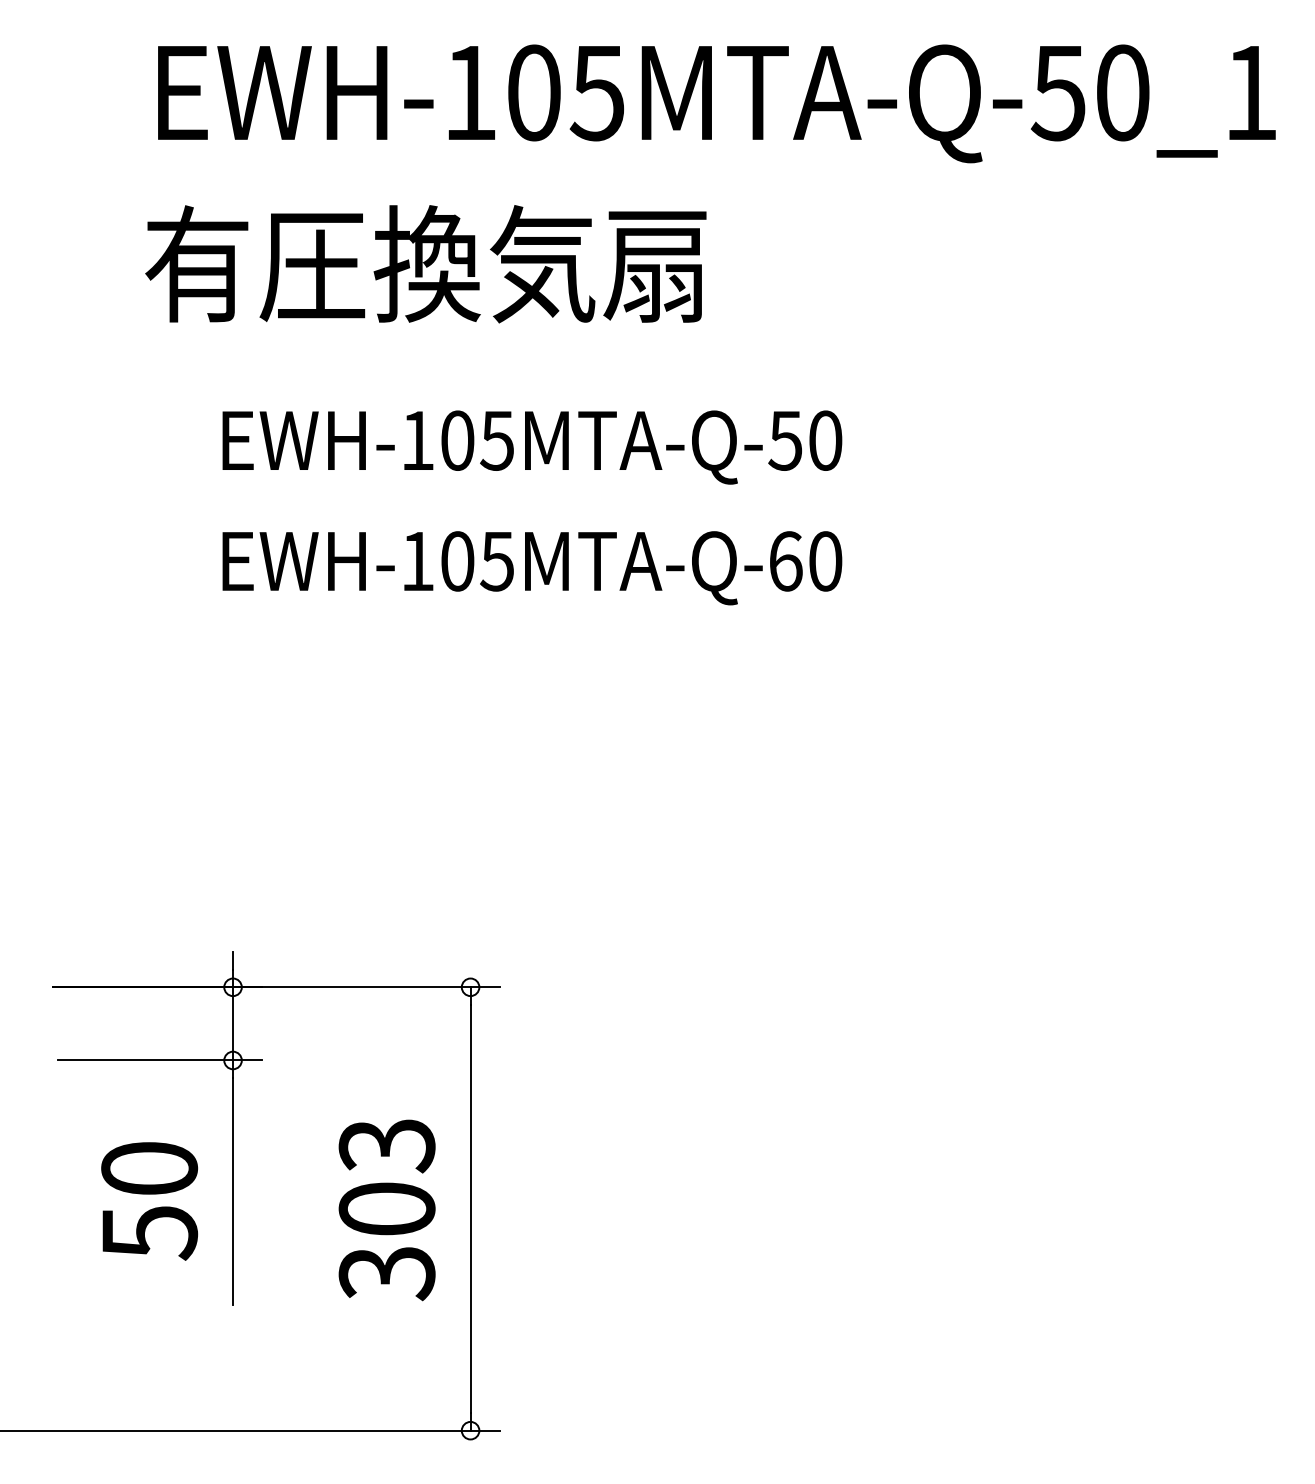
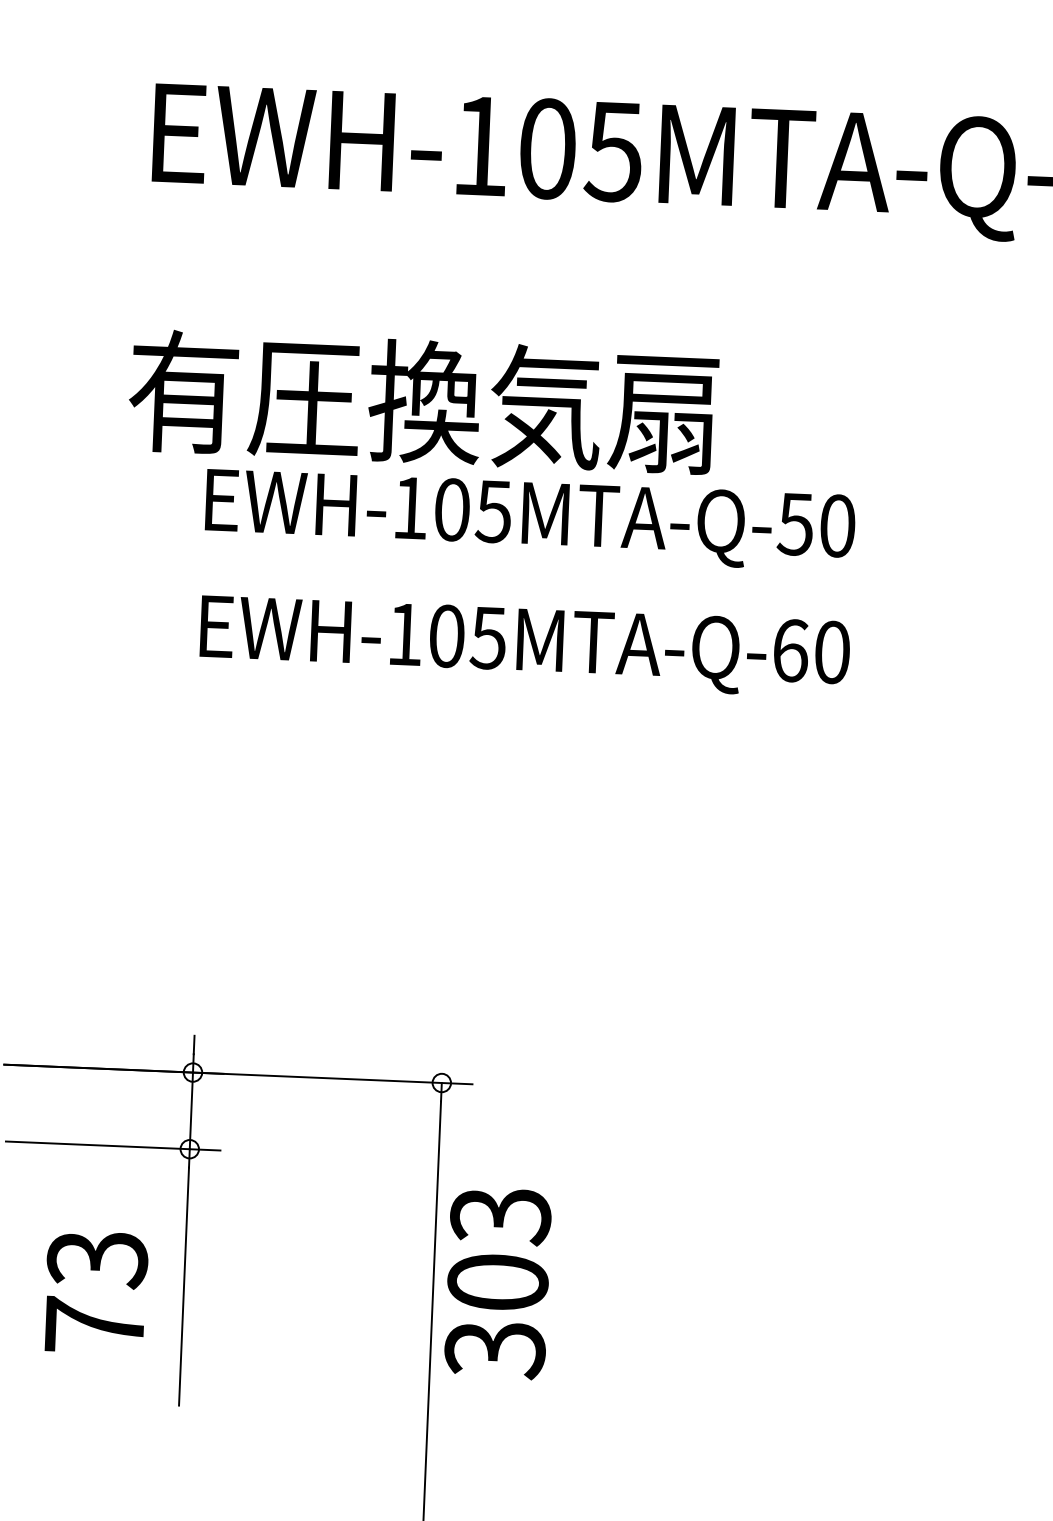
text: (425, 264) -> (423, 402), moved
text: (149, 1201) -> (96, 1293), 50 -> 73
text: (386, 1210) -> (497, 1283), moved

